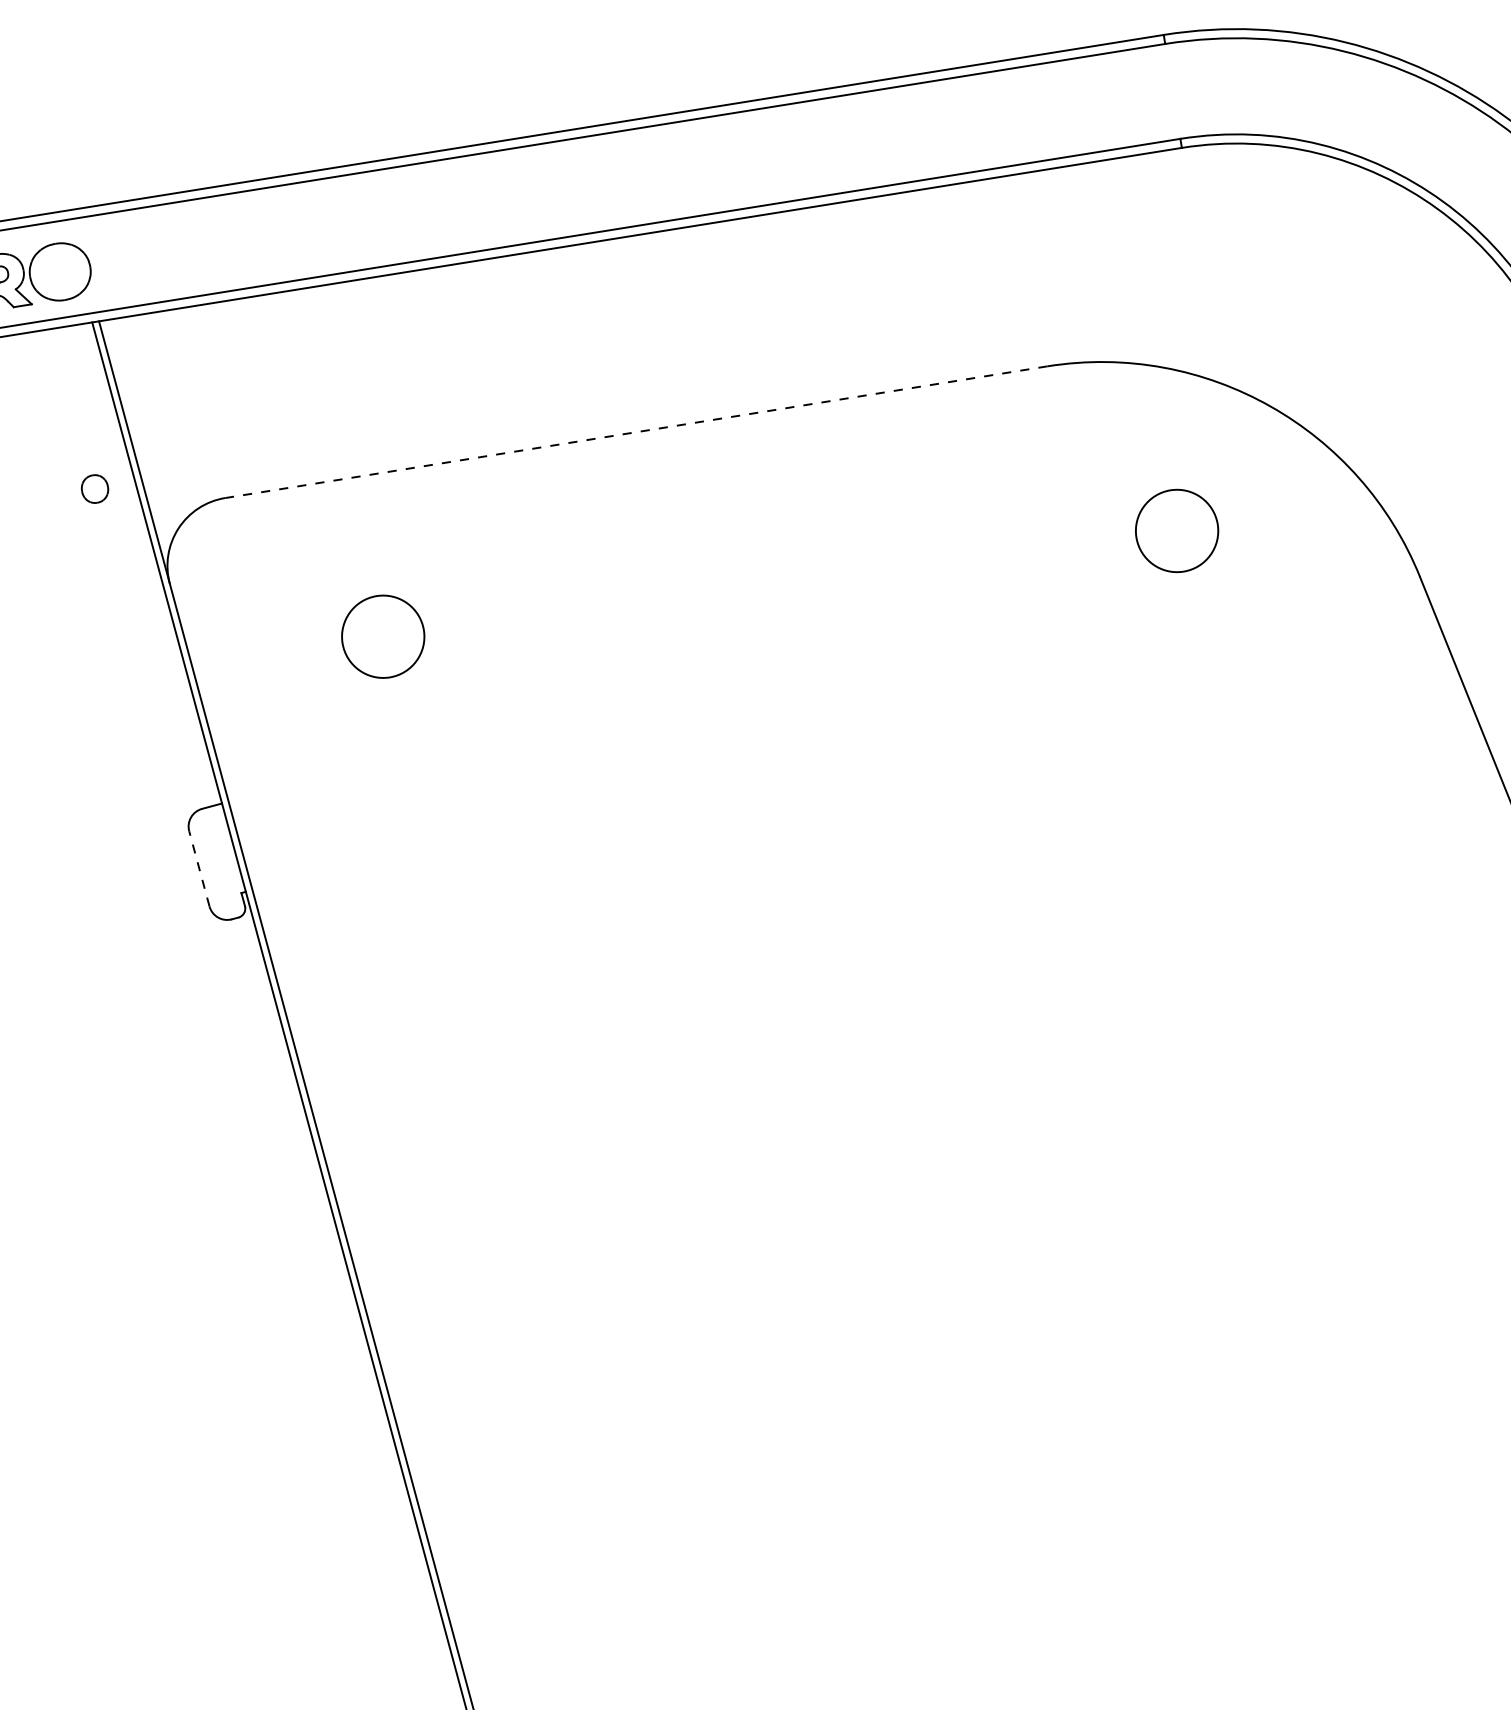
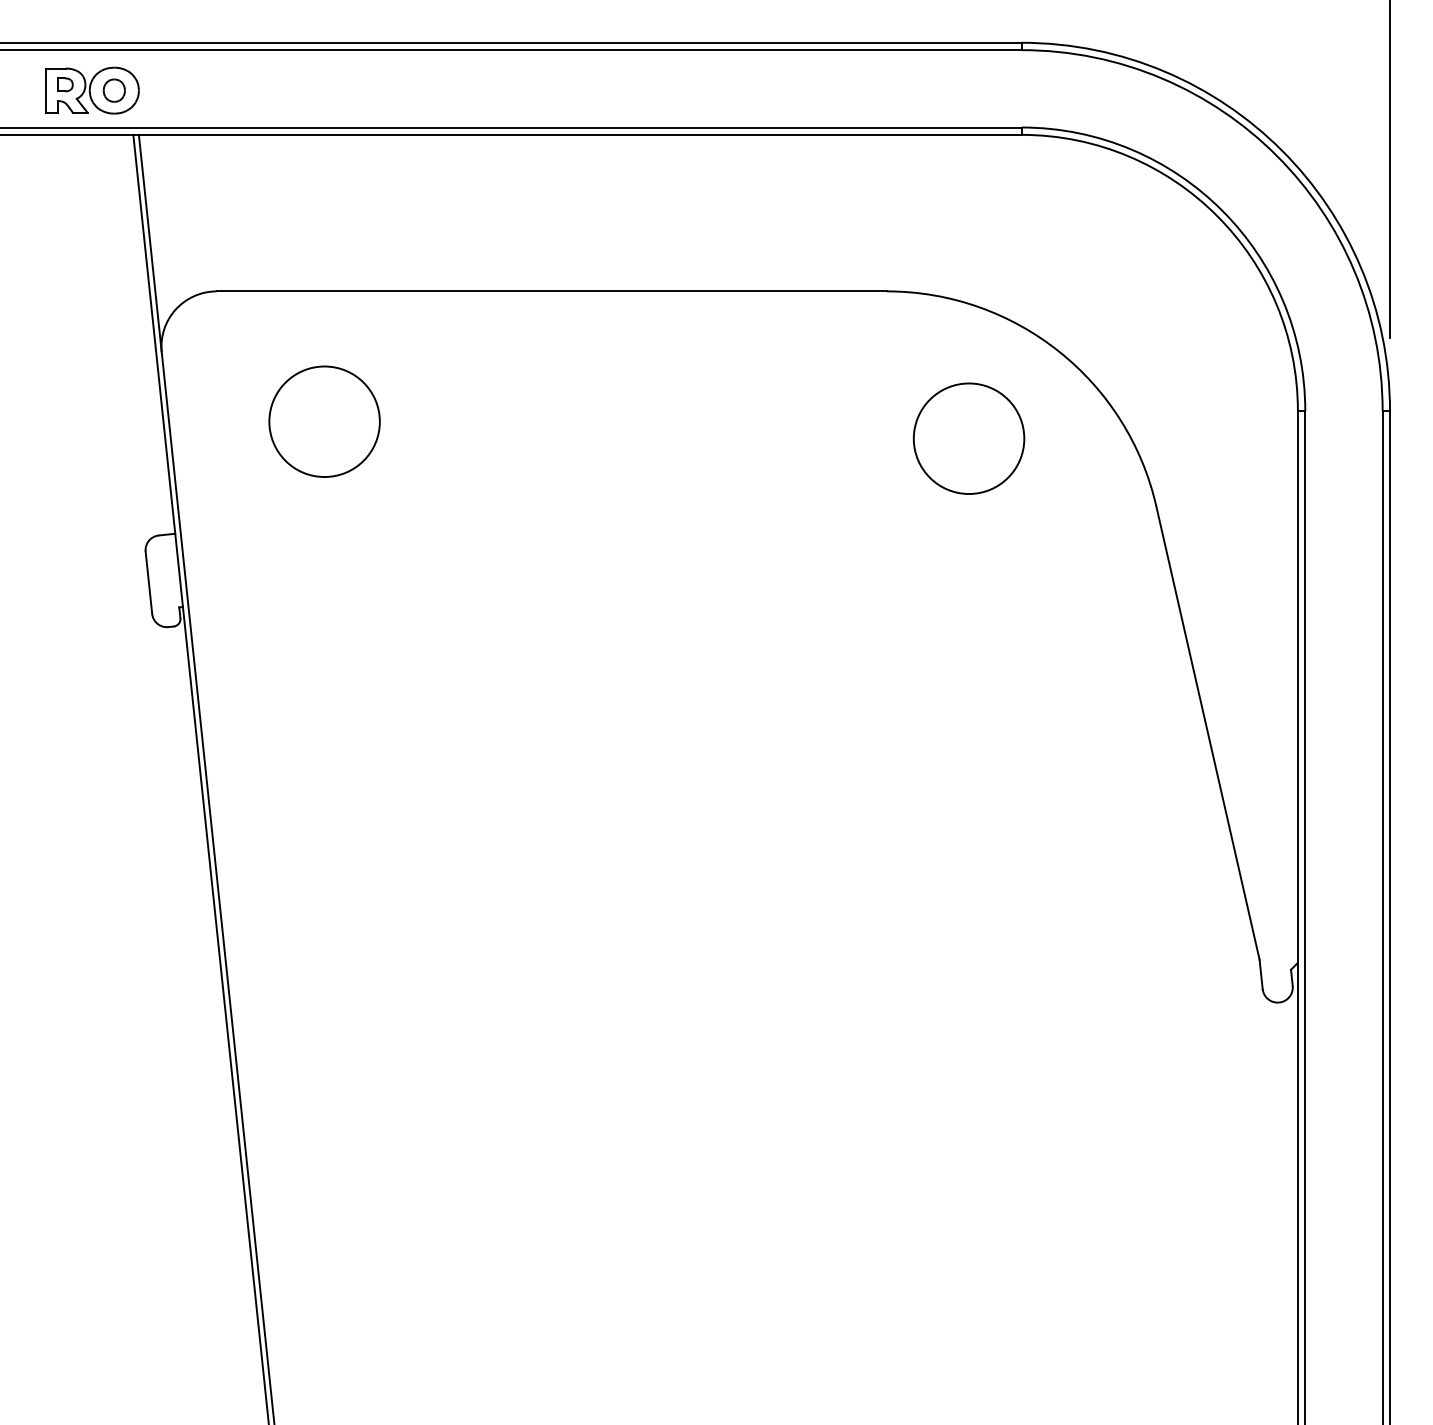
line: (635, 432) -> (551, 291), dashed -> solid
part: (93, 489) -> (113, 90), moved
circle: (1176, 530) -> (968, 438), size x1.67
circle: (383, 636) -> (324, 421), size x1.67
line: (198, 868) -> (148, 582), dashed -> solid

